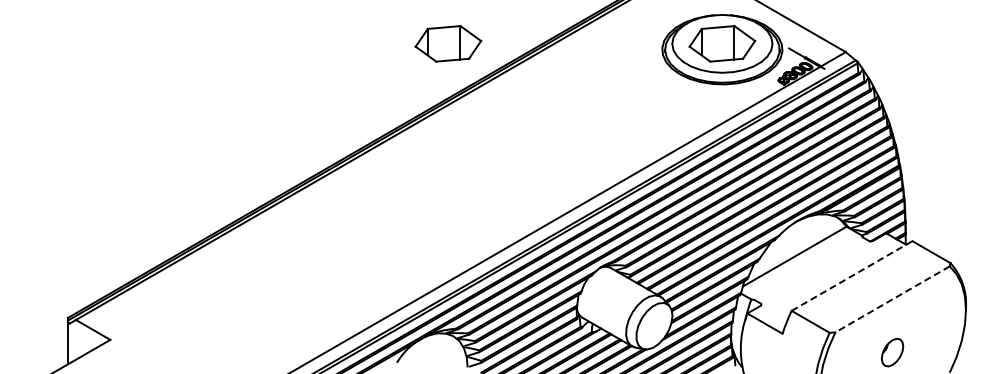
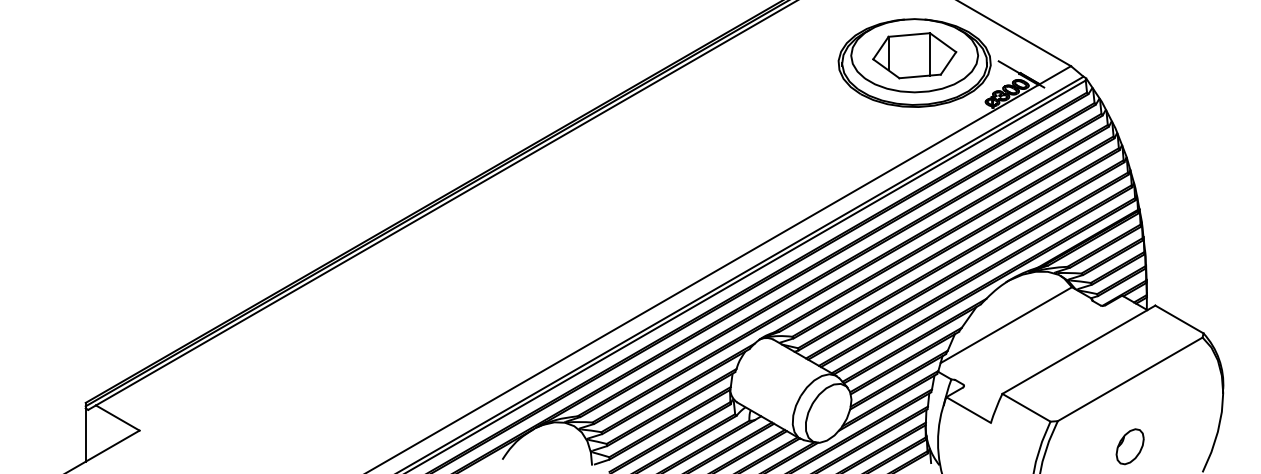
part: (448, 43) -> (567, 55), removed
line: (852, 276) -> (1079, 350), dashed -> solid
line: (892, 299) -> (1130, 379), dashed -> solid

